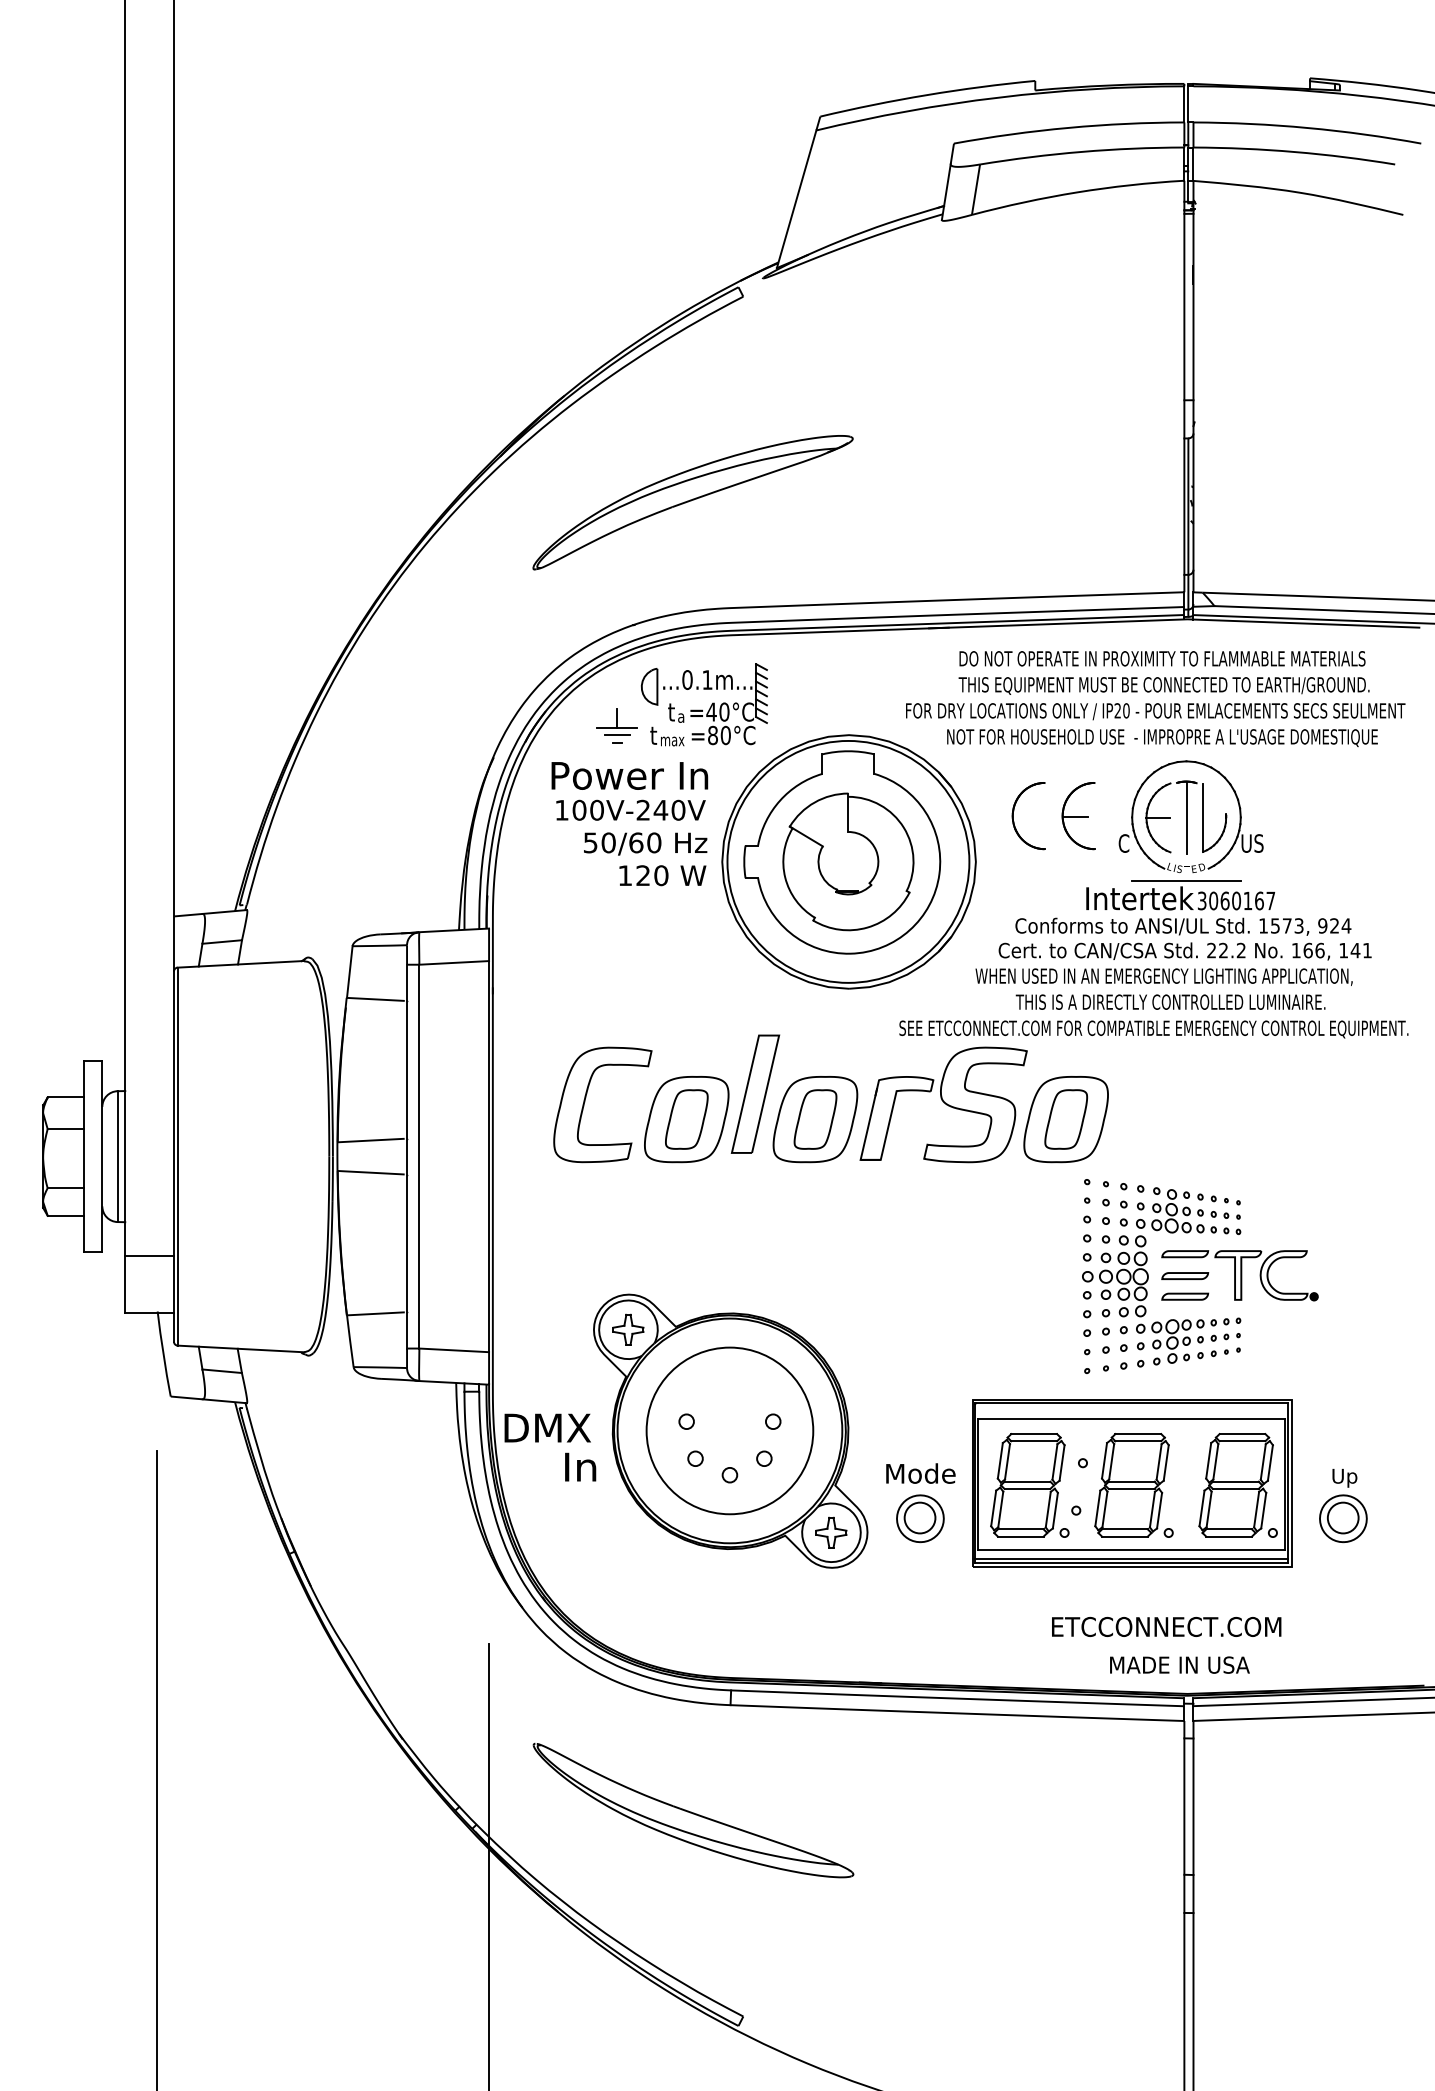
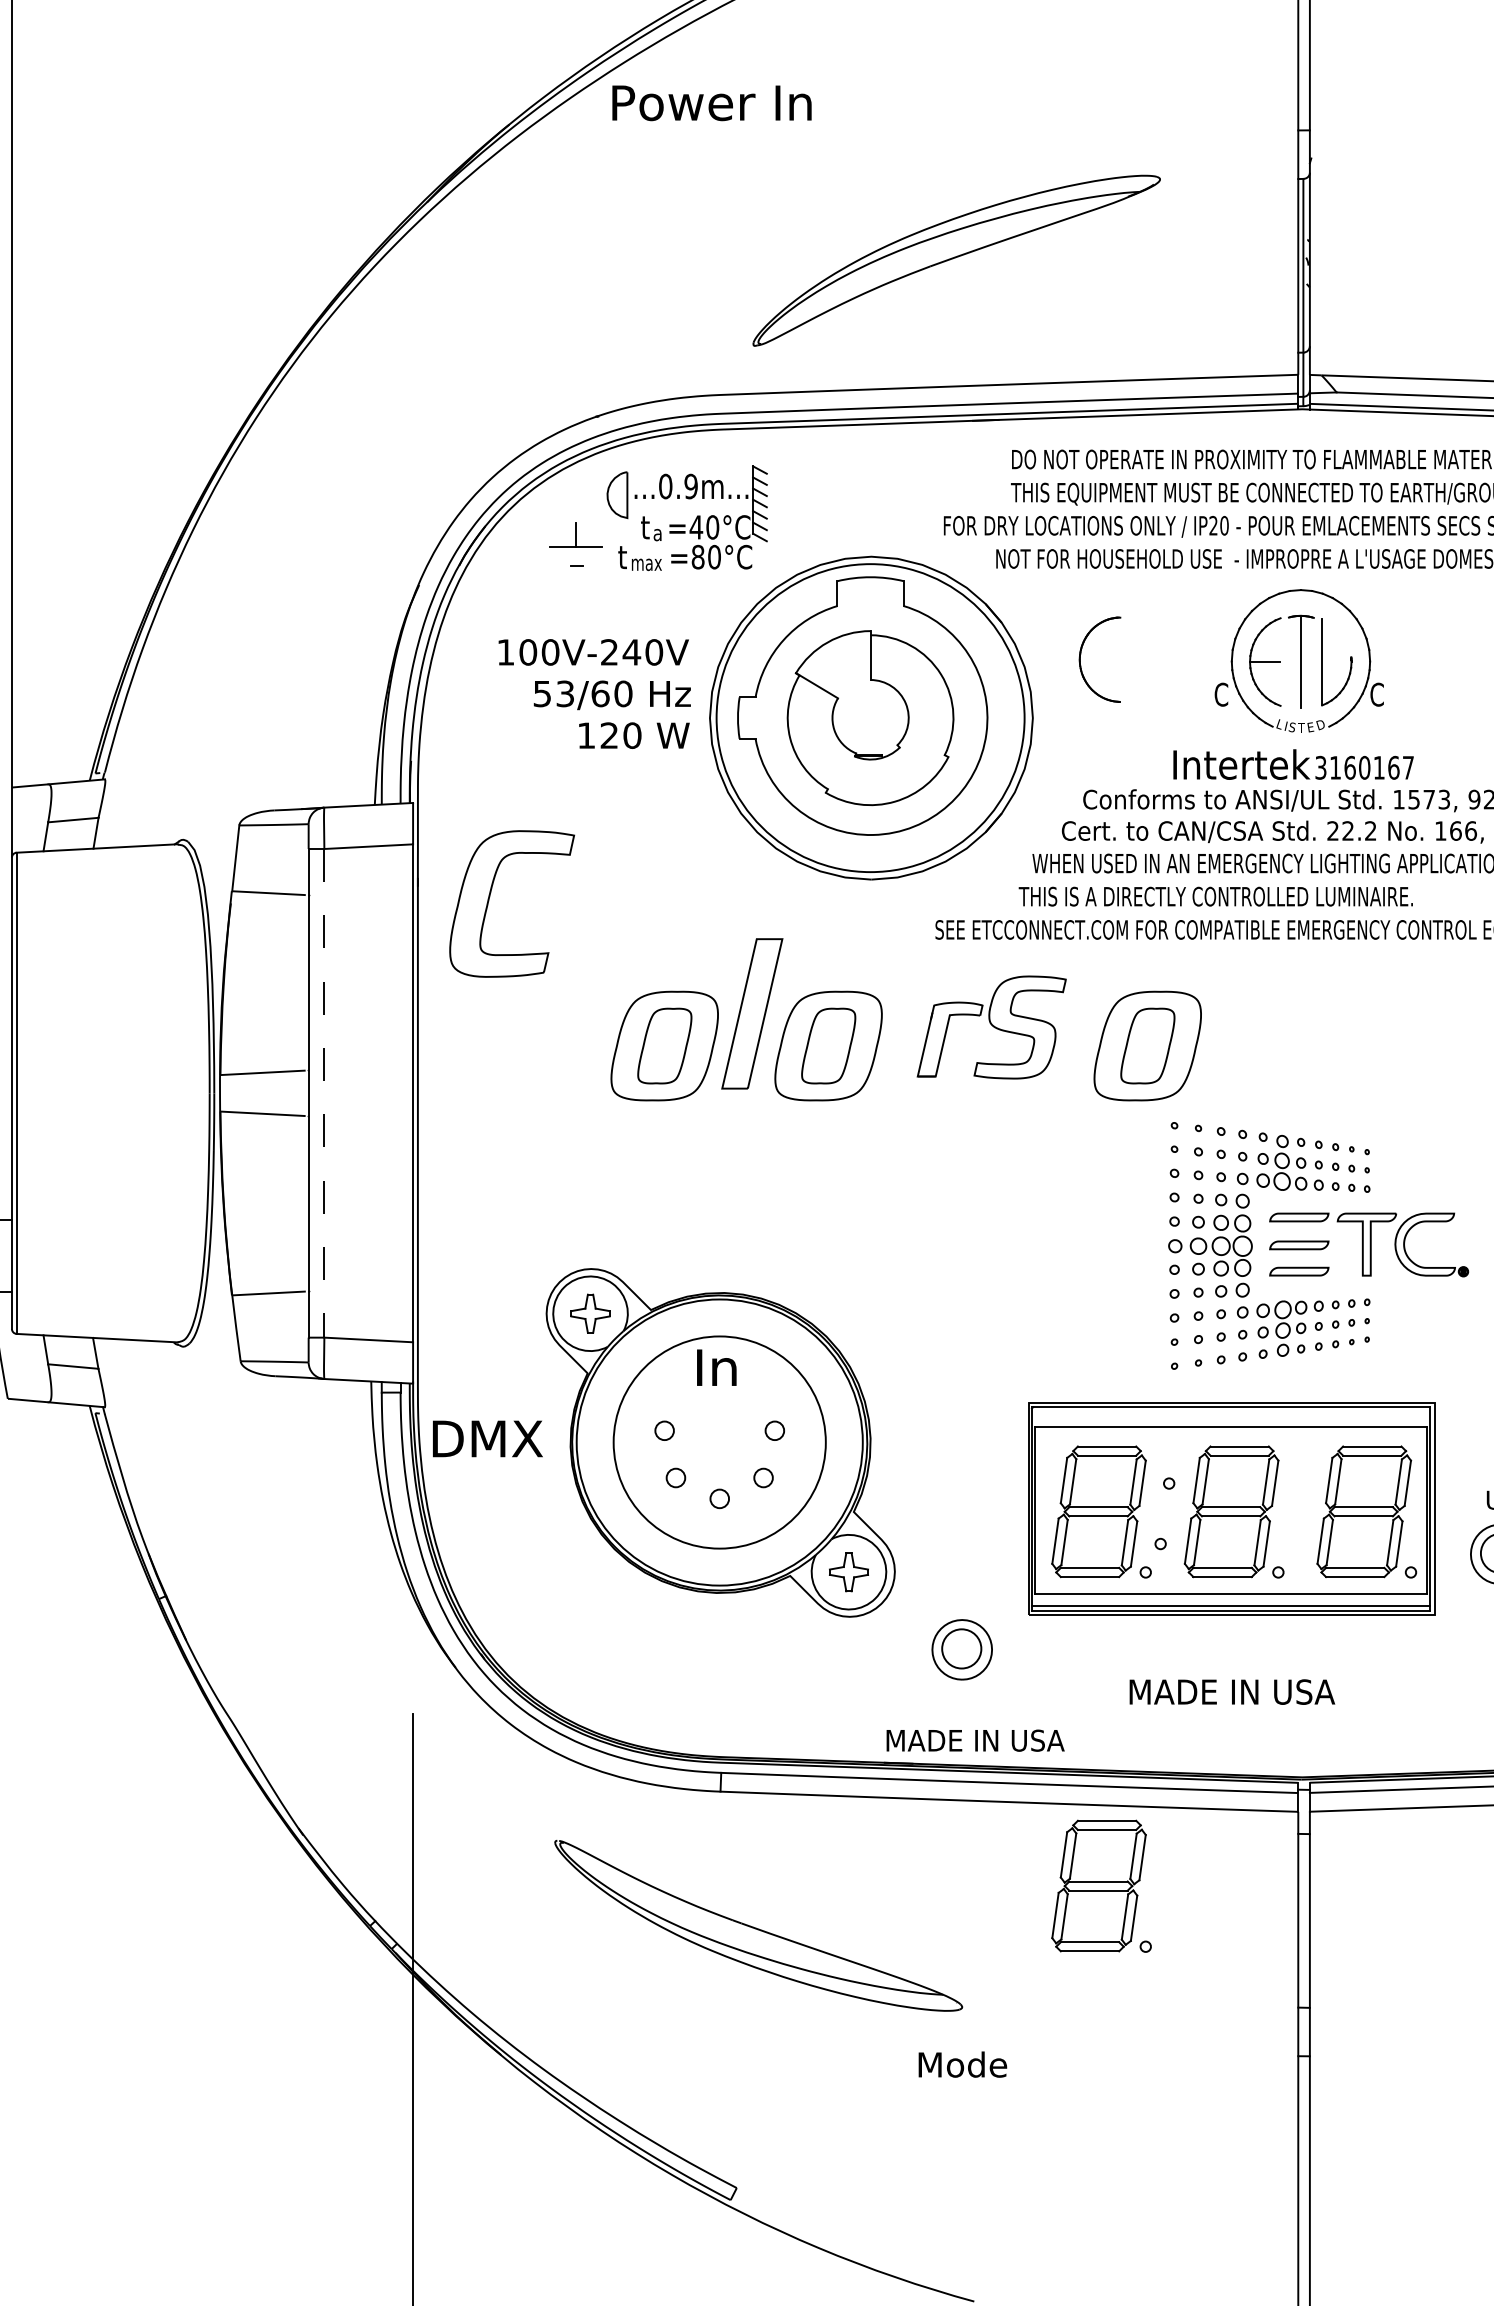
part: (692, 502) -> (955, 260), moved
text: (707, 680) -> (691, 487), ...0.1m... -> ...0.9m...
line: (617, 735) -> (576, 557), removed
text: (629, 775) -> (711, 102), moved
part: (1078, 816) -> (1163, 660), removed
text: (608, 842) -> (565, 693), 50/60 -> 53/60
text: (1252, 843) -> (1385, 694), US -> C
line: (1186, 881) -> (1300, 743), removed
text: (1213, 900) -> (1335, 767), 3060167 -> 3160167
text: (1170, 1001) -> (1215, 895), moved
part: (585, 1102) -> (490, 900), moved
part: (943, 1104) -> (991, 1026), size x0.7
line: (419, 1156) -> (324, 1093), solid -> dashed
text: (580, 1466) -> (716, 1366), moved
text: (920, 1473) -> (962, 2064), moved
part: (920, 1518) -> (962, 1649), moved
text: (1167, 1626) -> (1276, 1691), ETCCONNECT.COM -> MADE IN USA
text: (1179, 1664) -> (975, 1739), moved
part: (1029, 1779) -> (1101, 1886), added
part: (693, 1810) -> (758, 1925), moved

